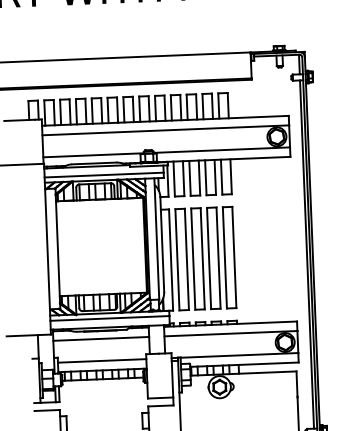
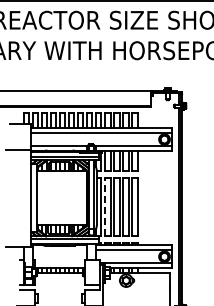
line: (178, 260) -> (105, 207), solid -> dashed
line: (100, 338) -> (59, 250), removed
line: (101, 361) -> (59, 263), removed

